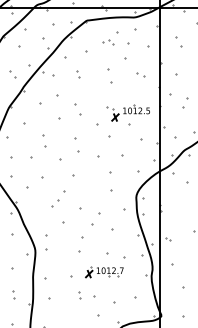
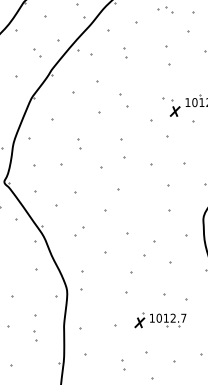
part: (44, 141) -> (79, 143), size x0.62
part: (55, 203) -> (79, 231), moved
part: (13, 294) -> (34, 335), moved
part: (79, 295) -> (122, 365), moved

